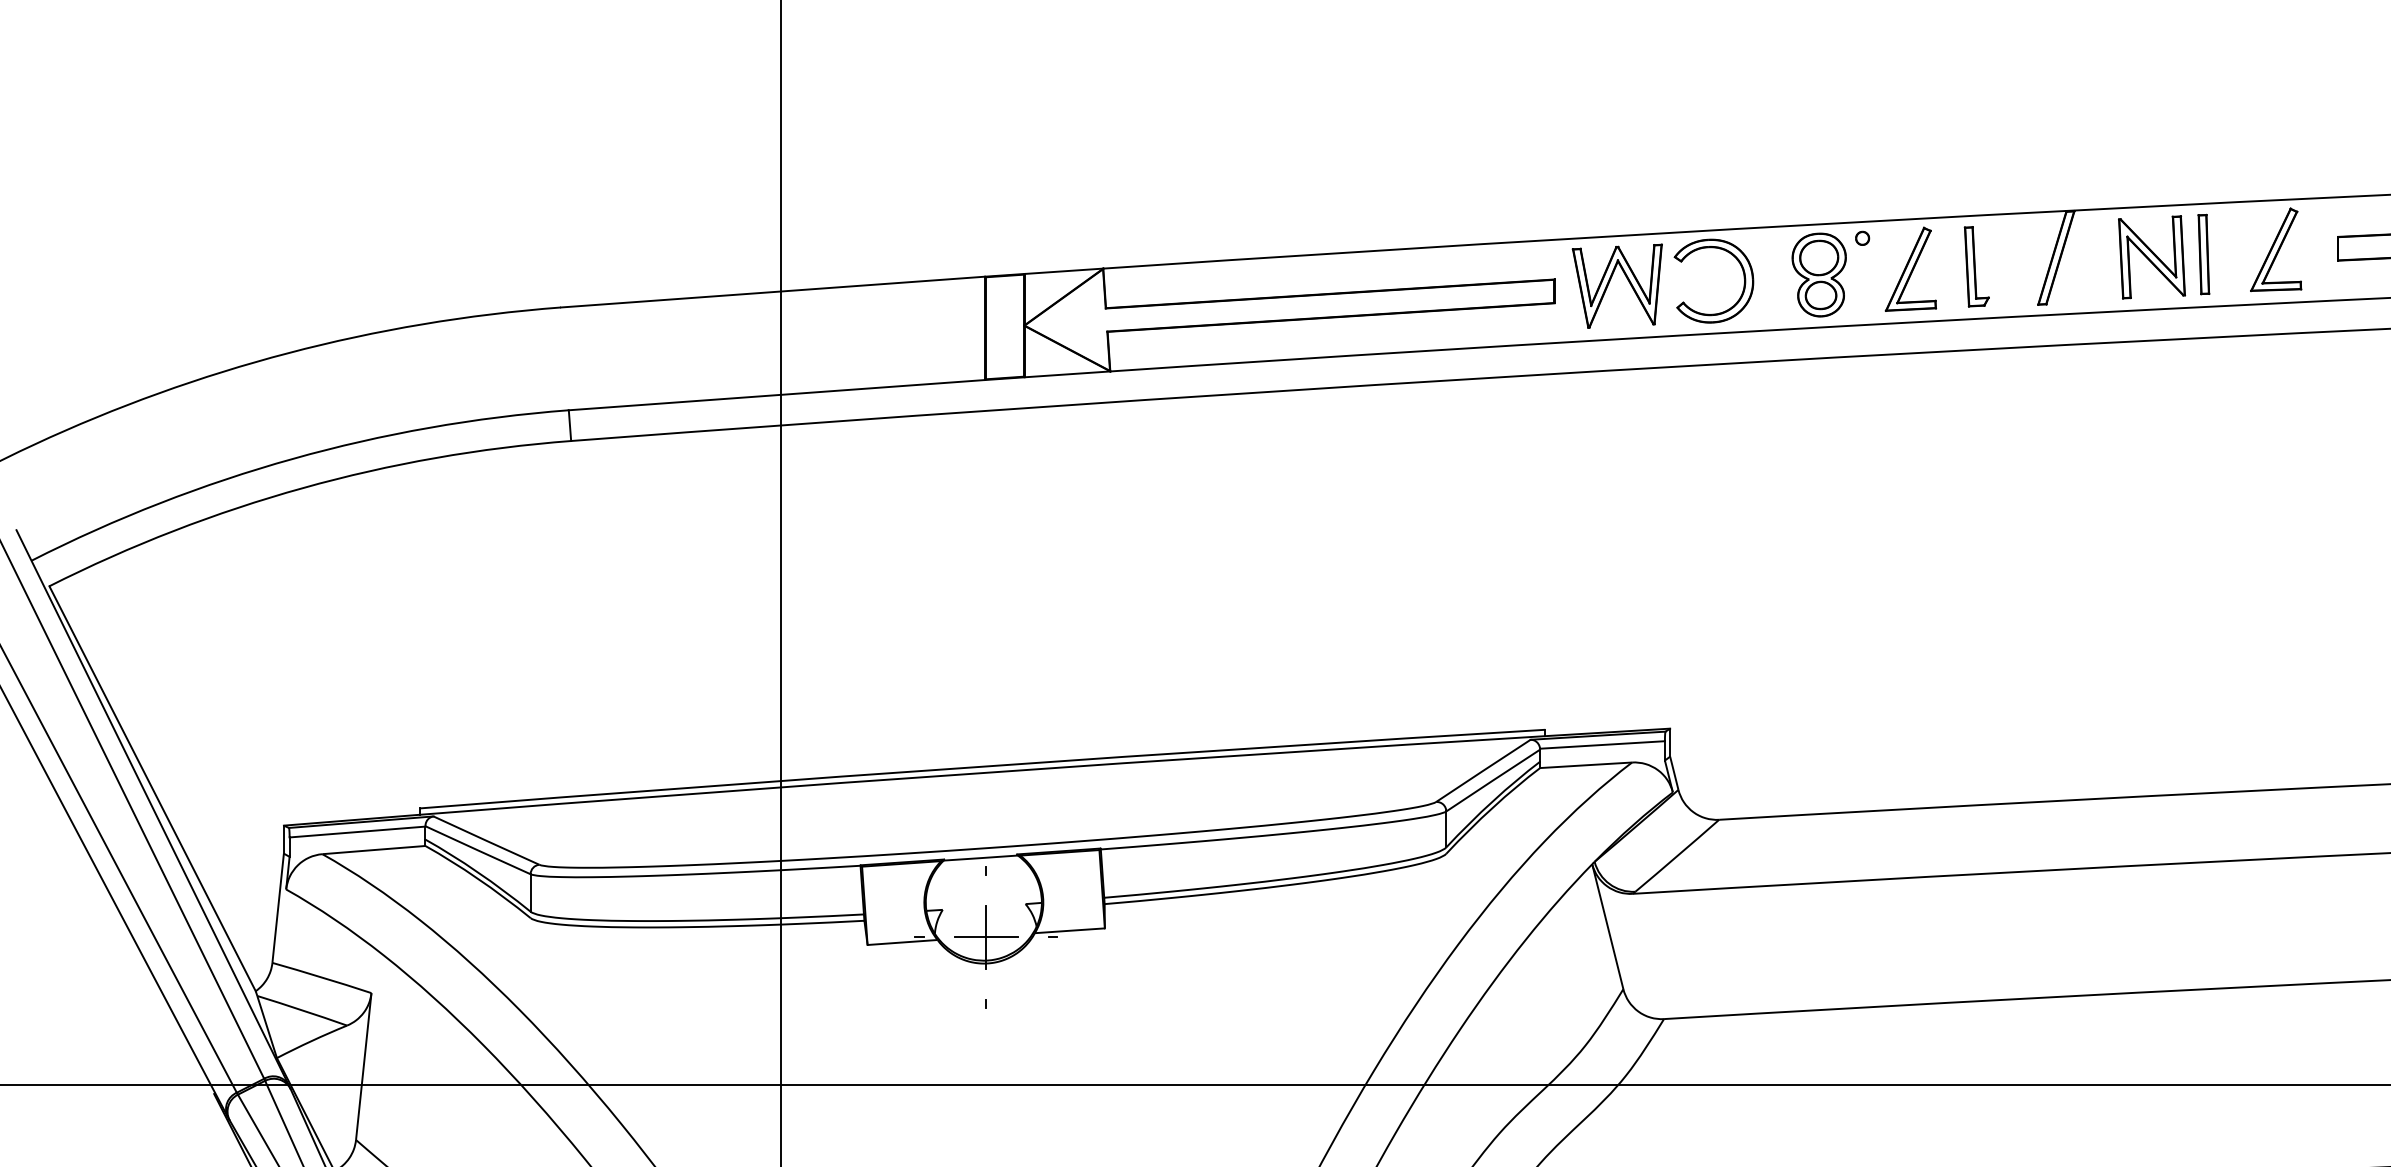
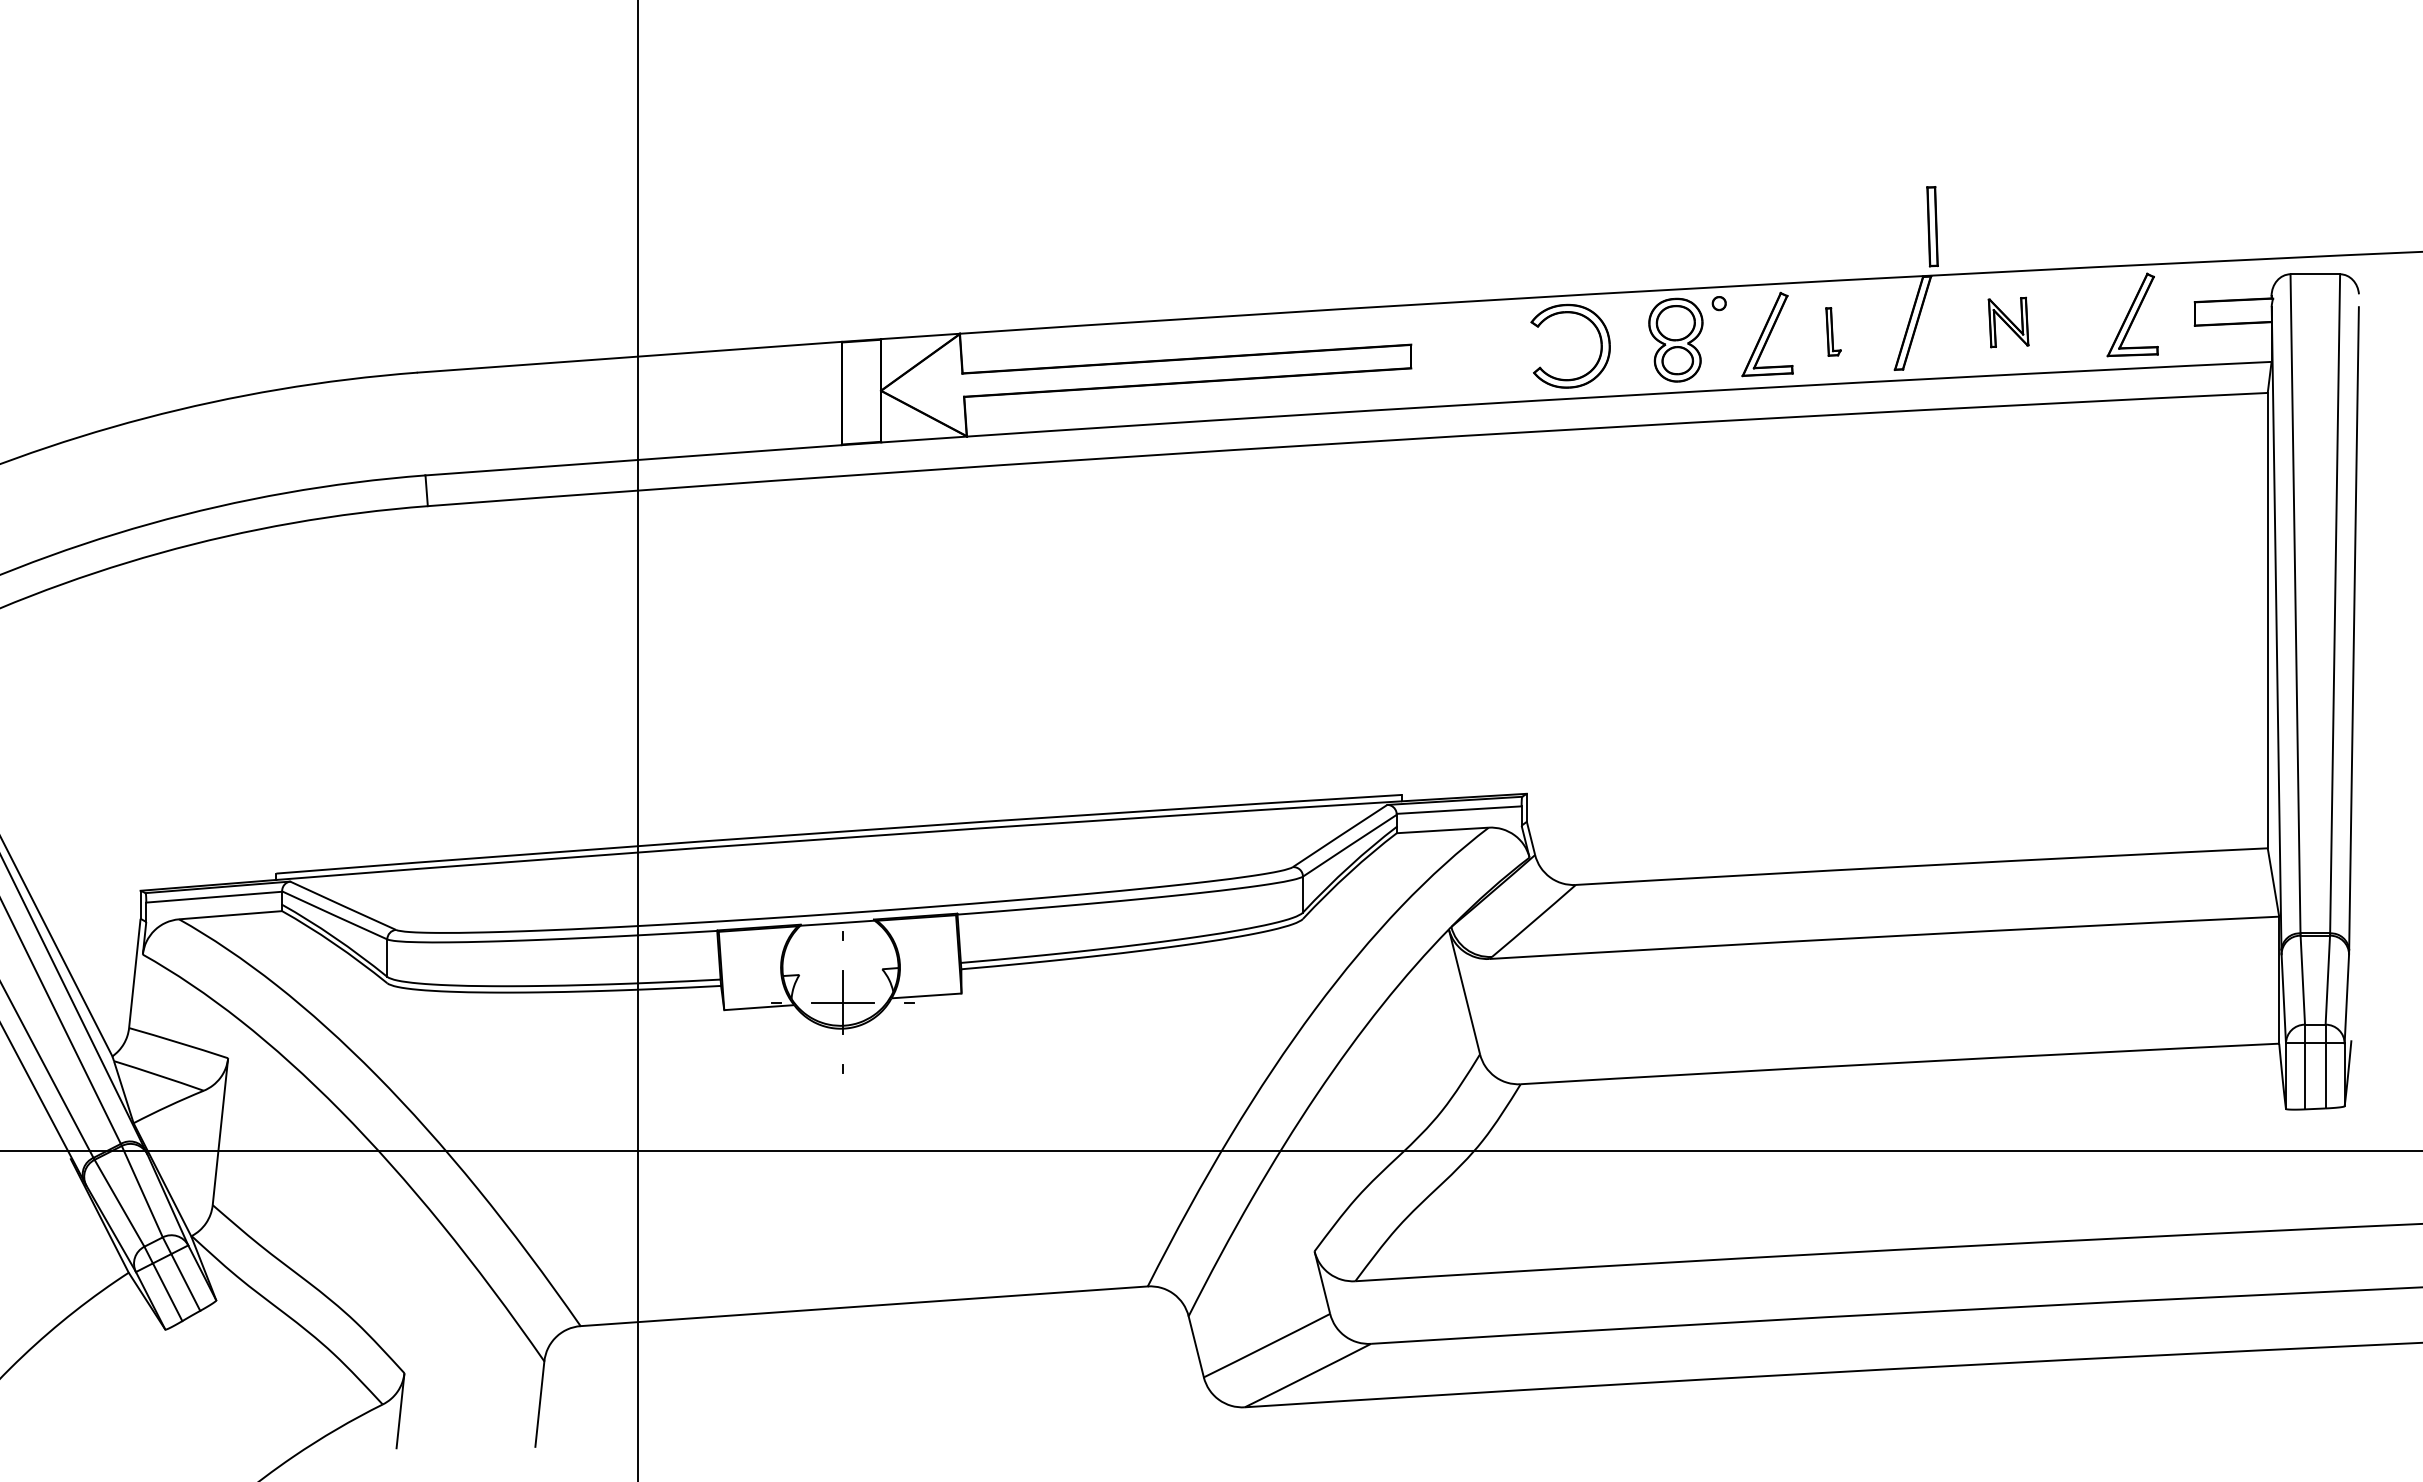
part: (2203, 254) -> (1932, 226), moved
part: (2151, 257) -> (2008, 322), size x0.6
part: (1976, 266) -> (1833, 331), size x0.6
part: (1609, 283) -> (1466, 348), removed

